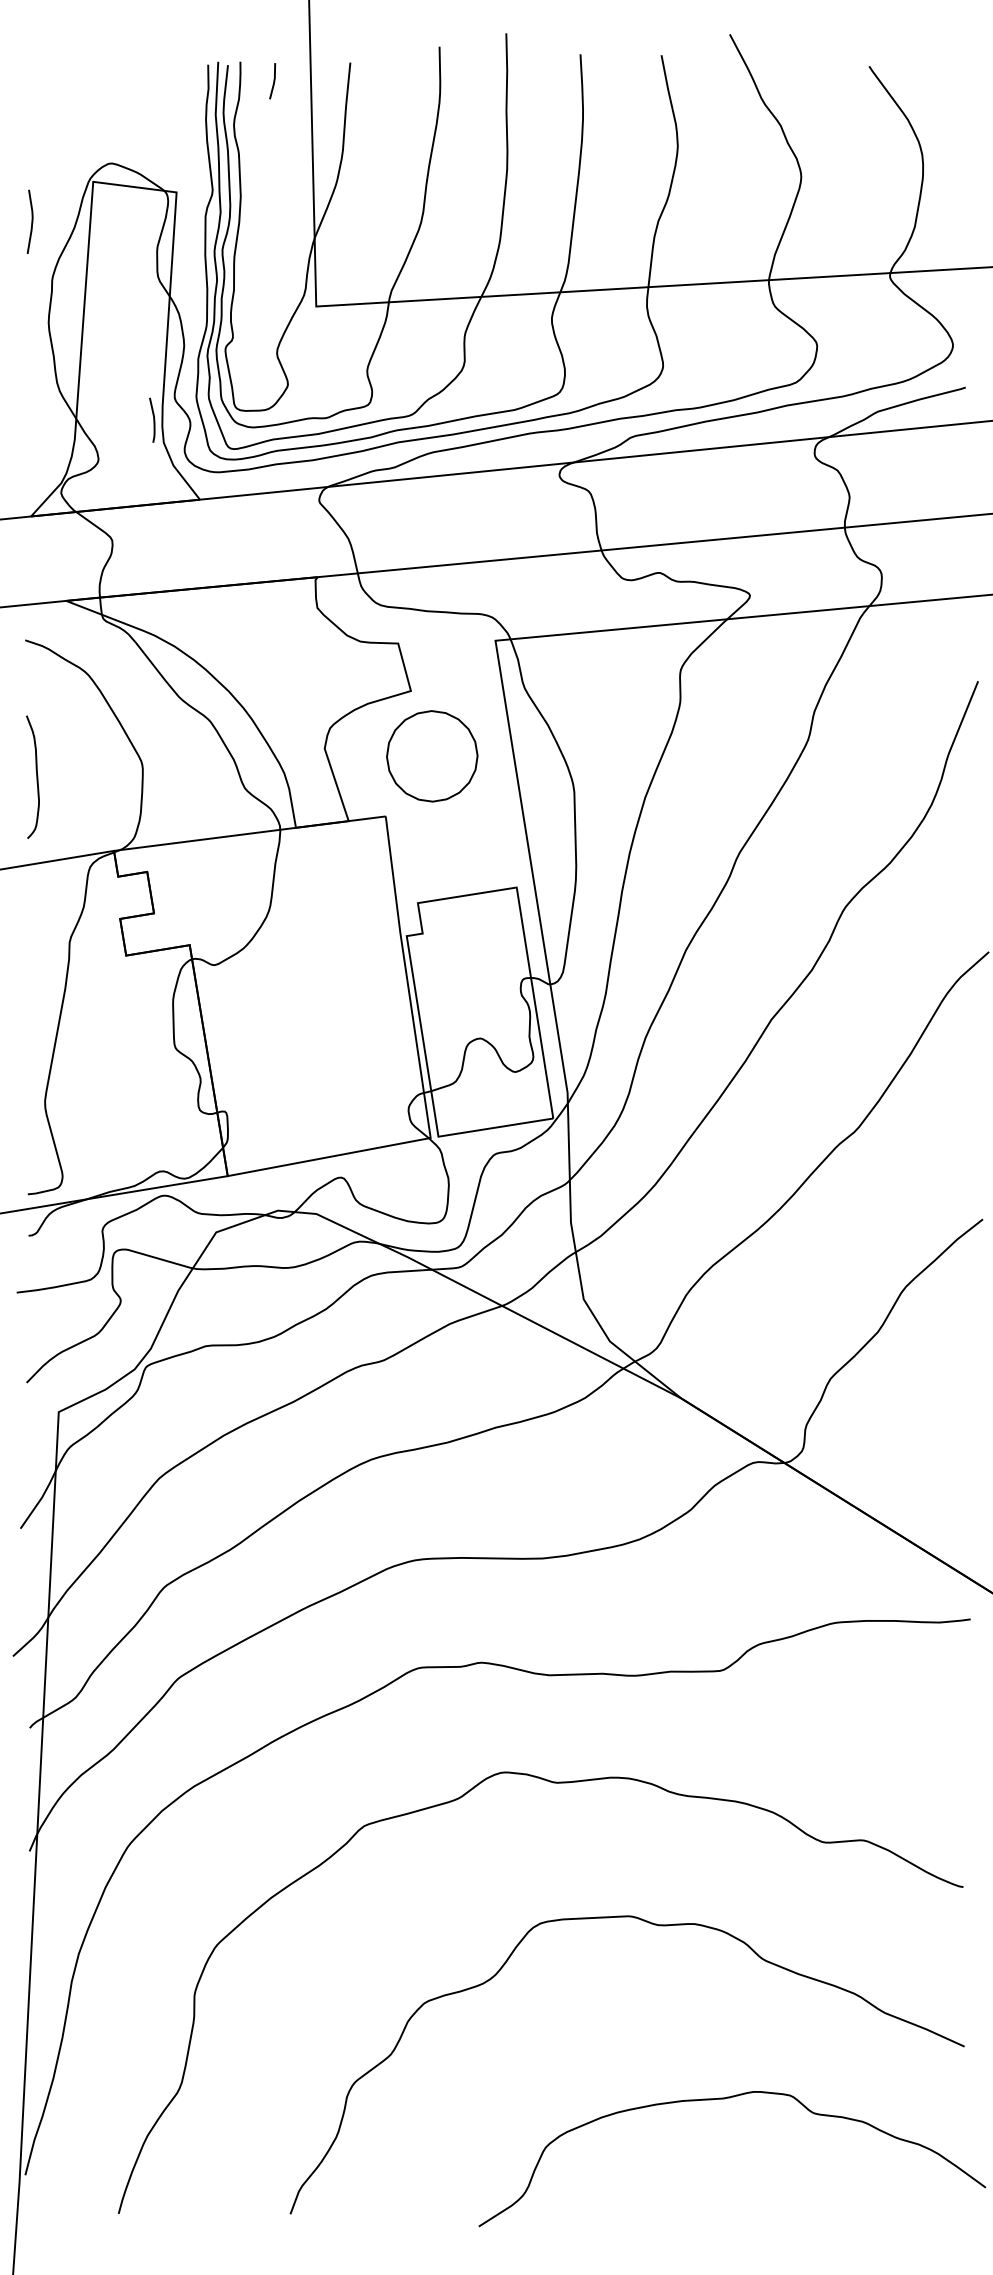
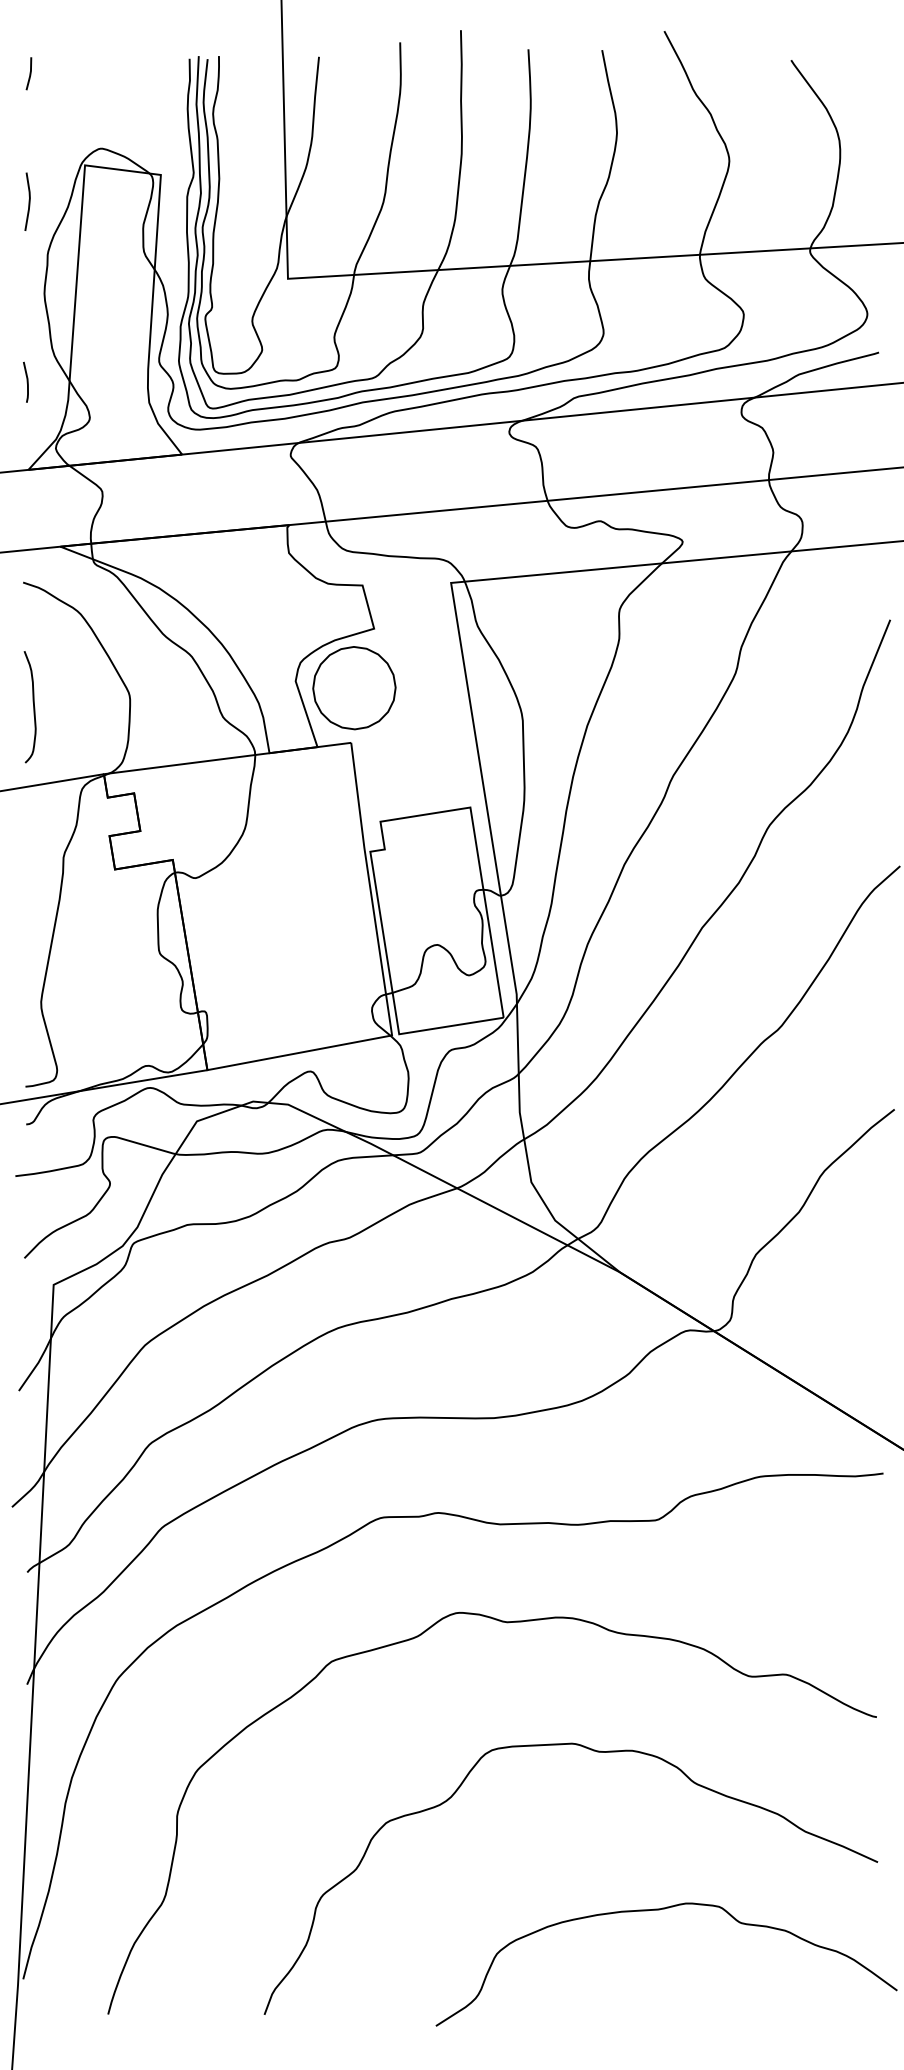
line: (273, 81) -> (29, 74), moved
curve: (153, 419) -> (27, 381), moved
part: (432, 756) -> (354, 688), moved

